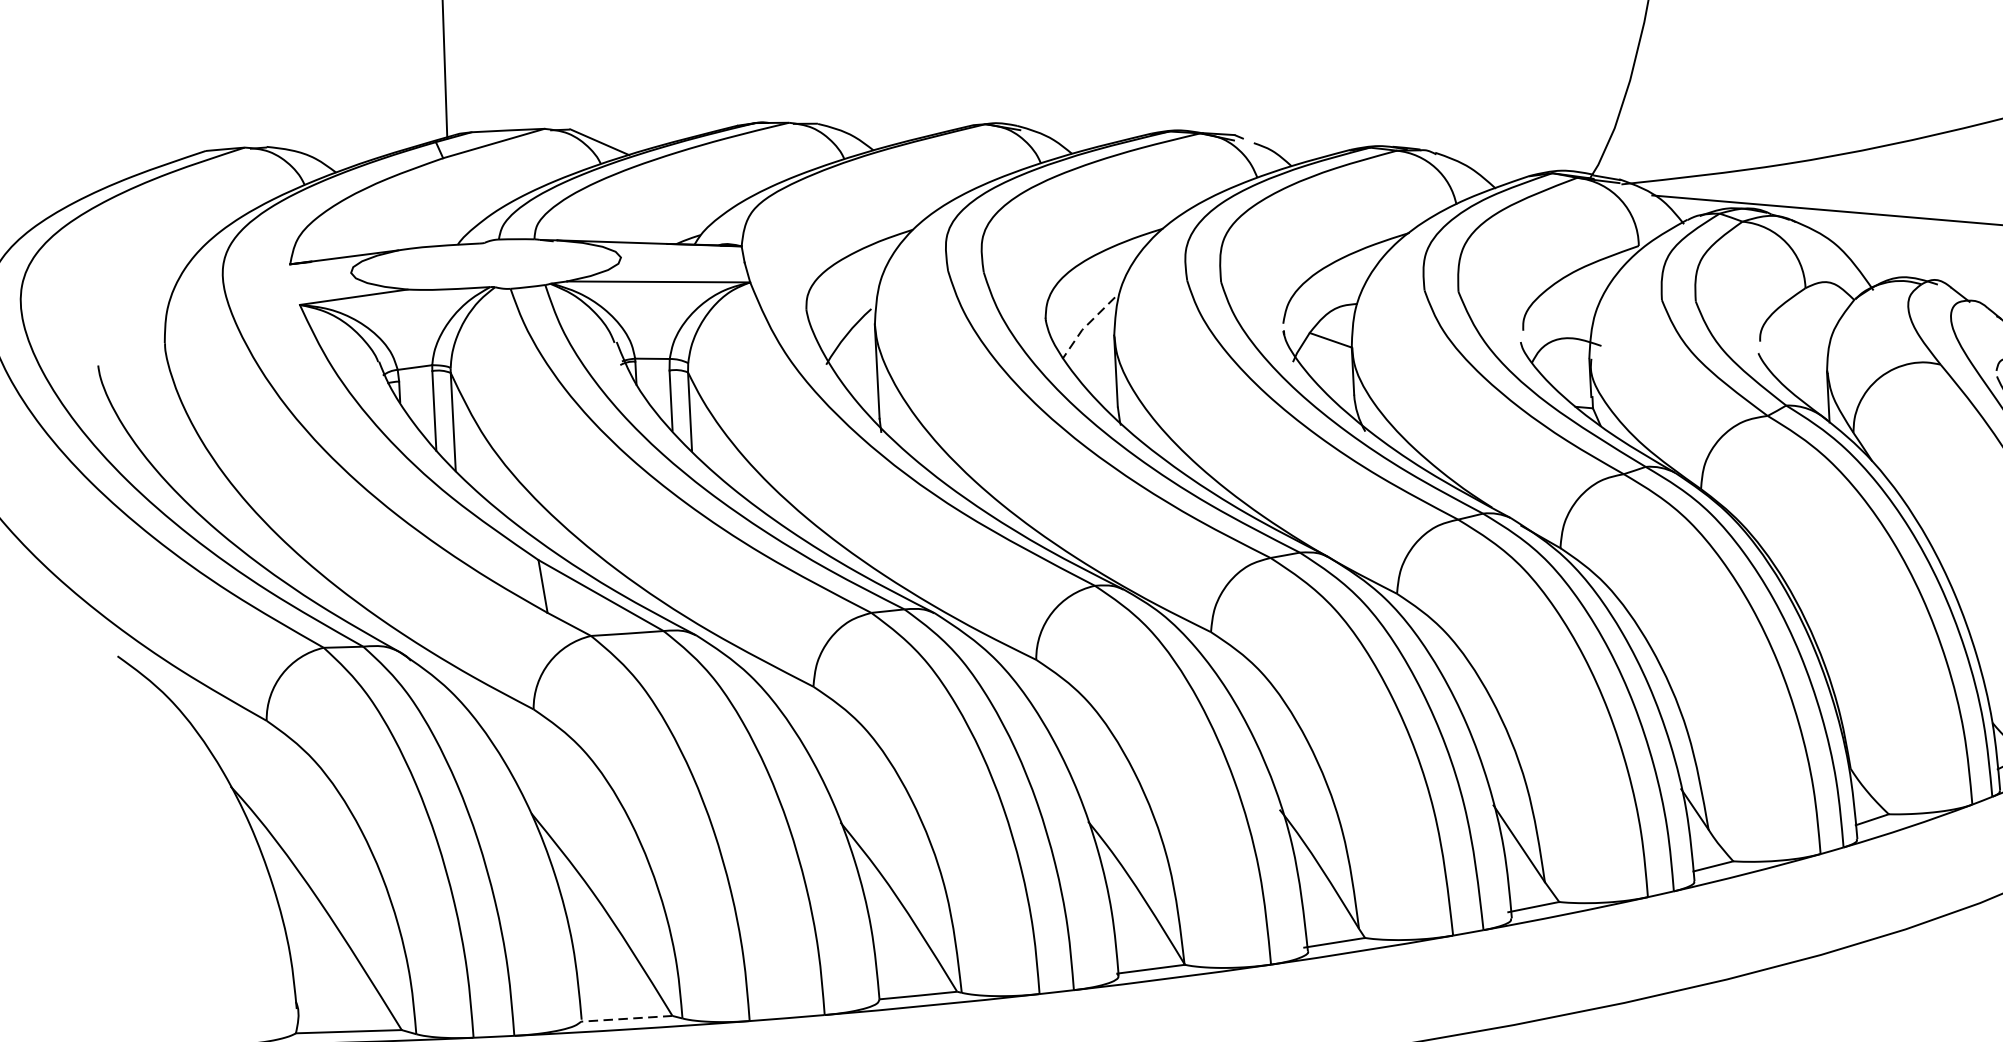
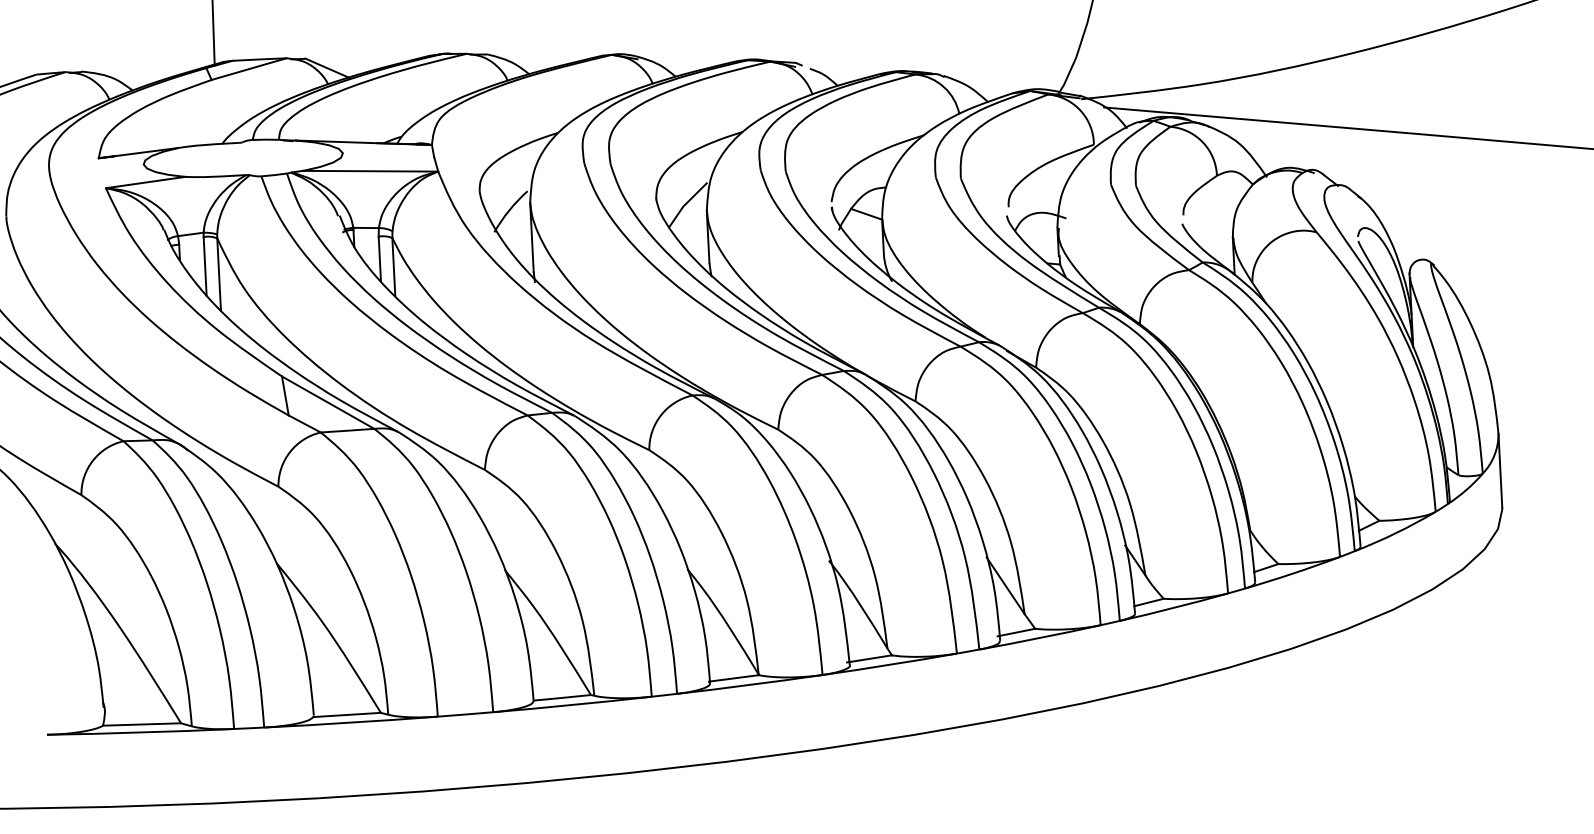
line: (1086, 325) -> (686, 203), dashed -> solid
line: (627, 1018) -> (347, 714), dashed -> solid

